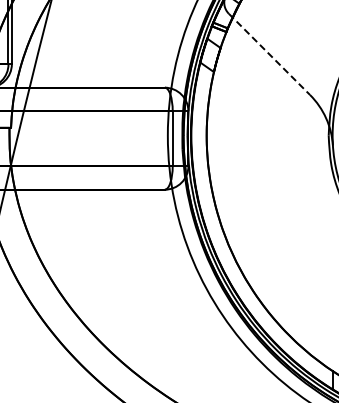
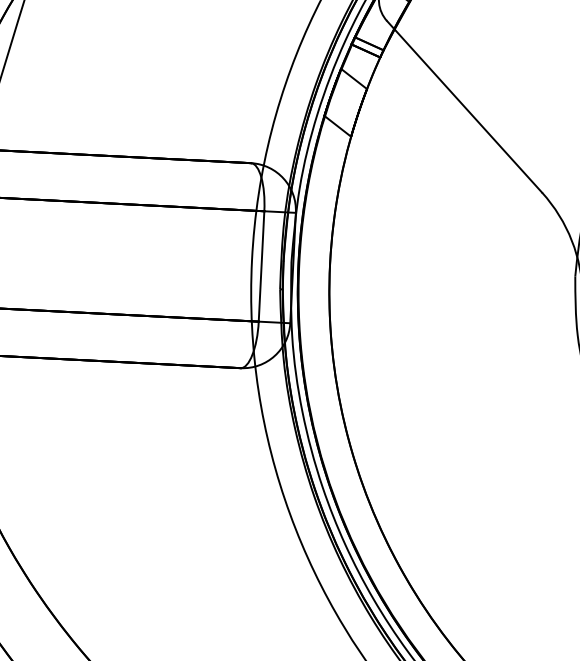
line: (269, 54) -> (464, 107), dashed -> solid

